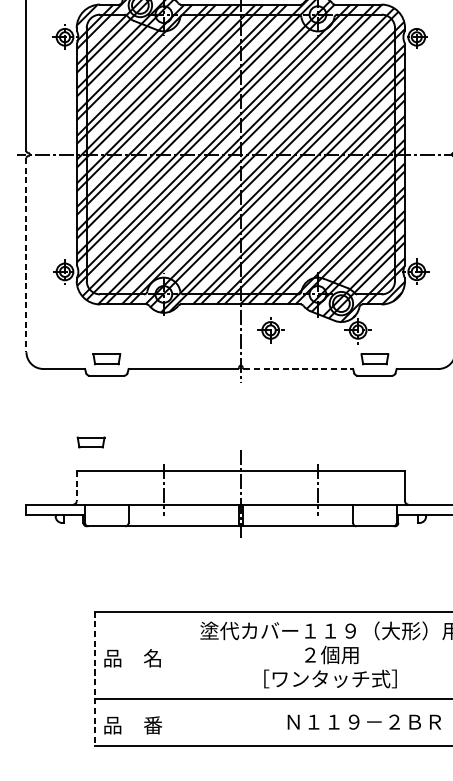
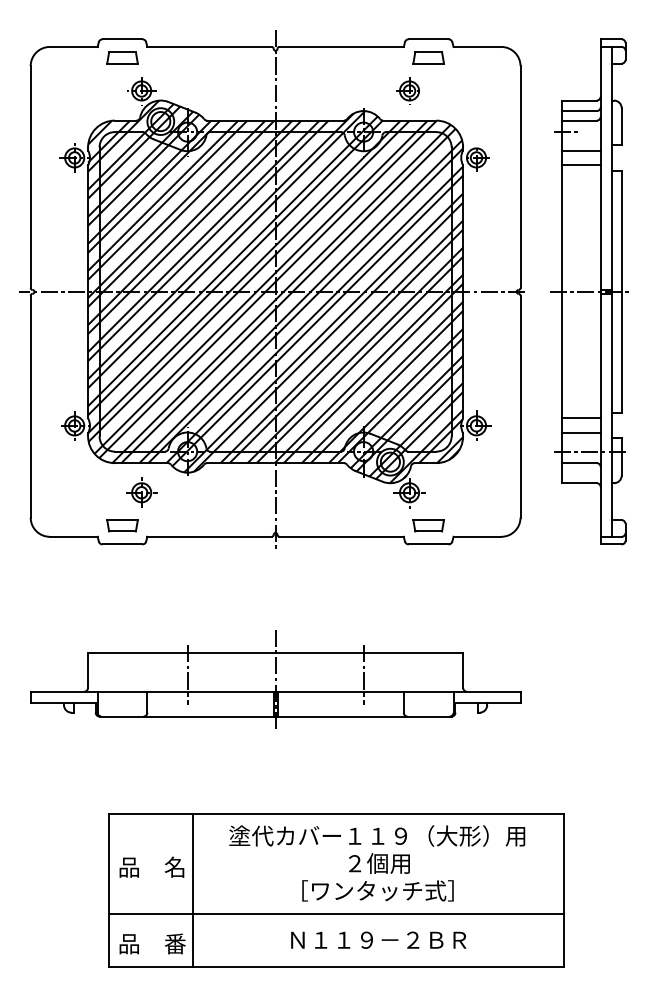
line: (26, 254) -> (30, 406), dashed -> solid
part: (270, 330) -> (141, 492), moved
line: (299, 368) -> (342, 536), dashed -> solid
part: (91, 442) -> (104, 620), removed
line: (77, 486) -> (88, 671), dashed -> solid
line: (94, 678) -> (108, 890), dashed -> solid
line: (169, 678) -> (193, 890), added
text: (364, 721) -> (378, 939), moved

